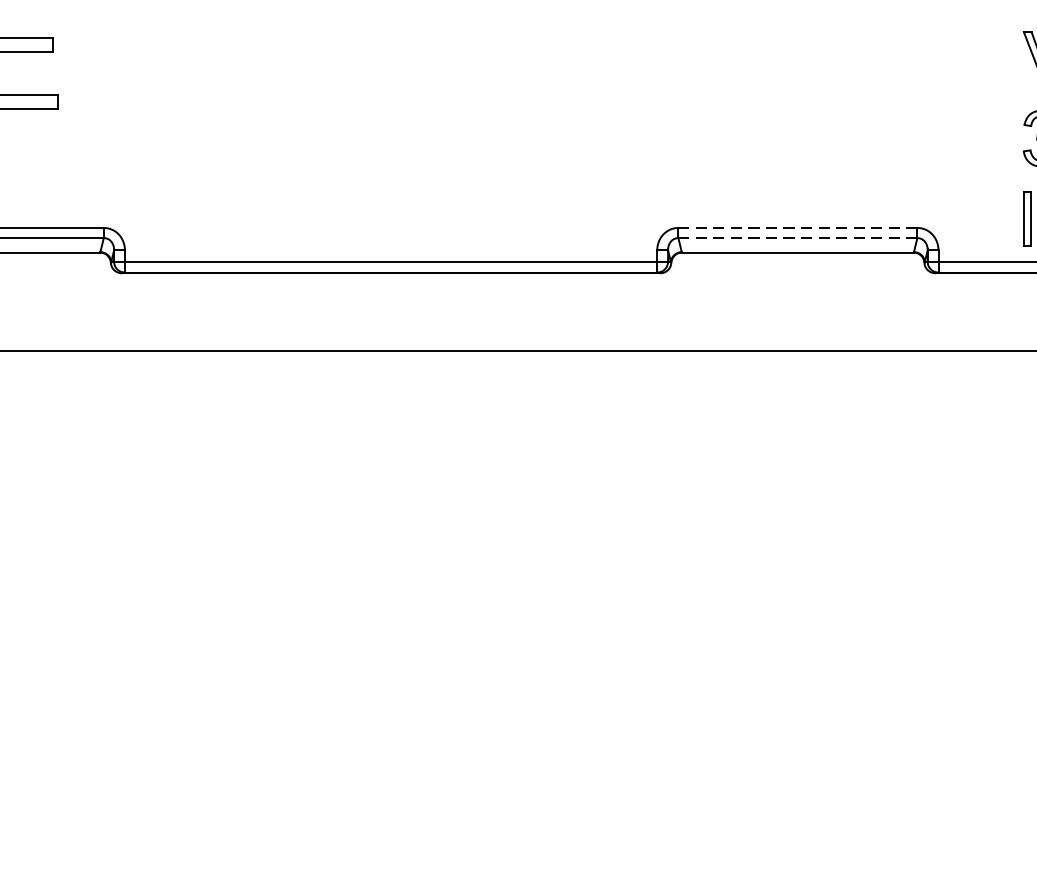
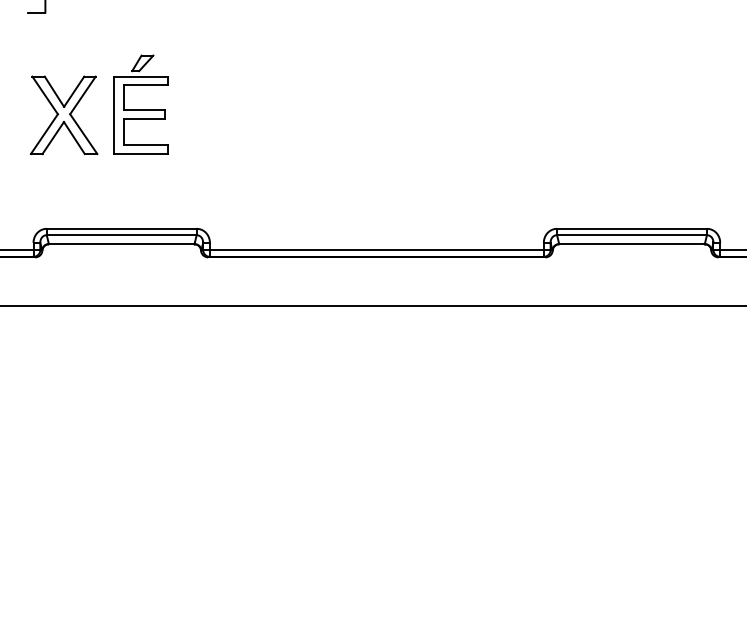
line: (798, 227) -> (632, 228), dashed -> solid
line: (798, 238) -> (632, 235), dashed -> solid

